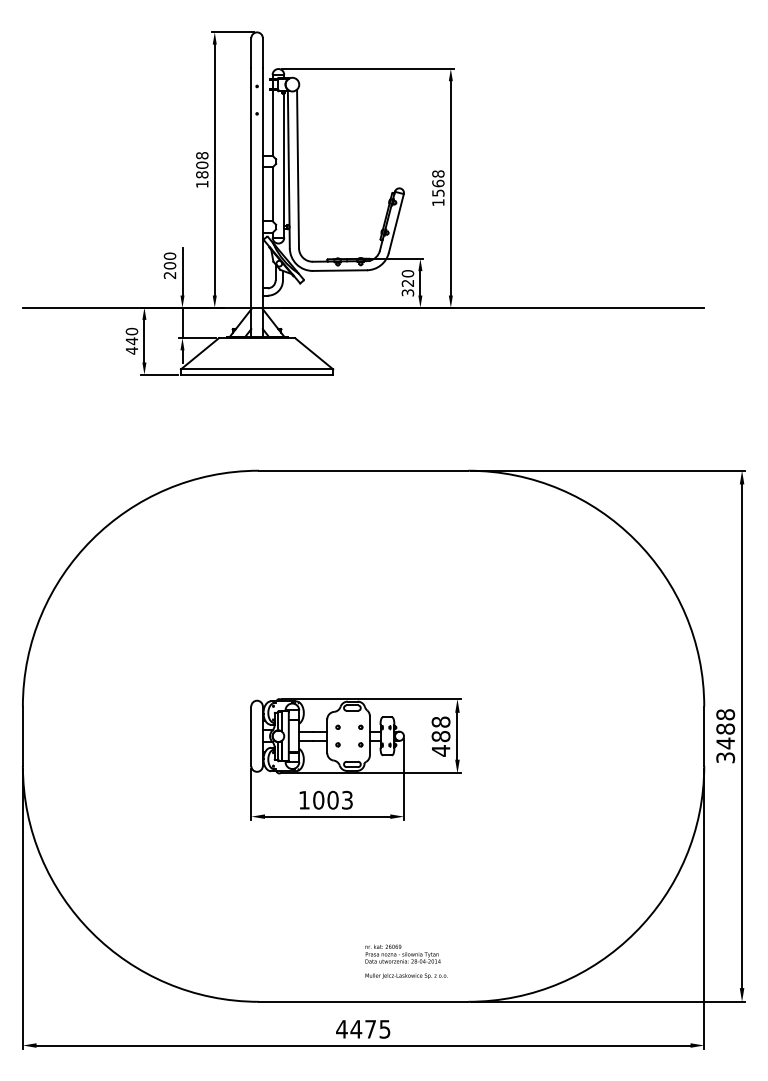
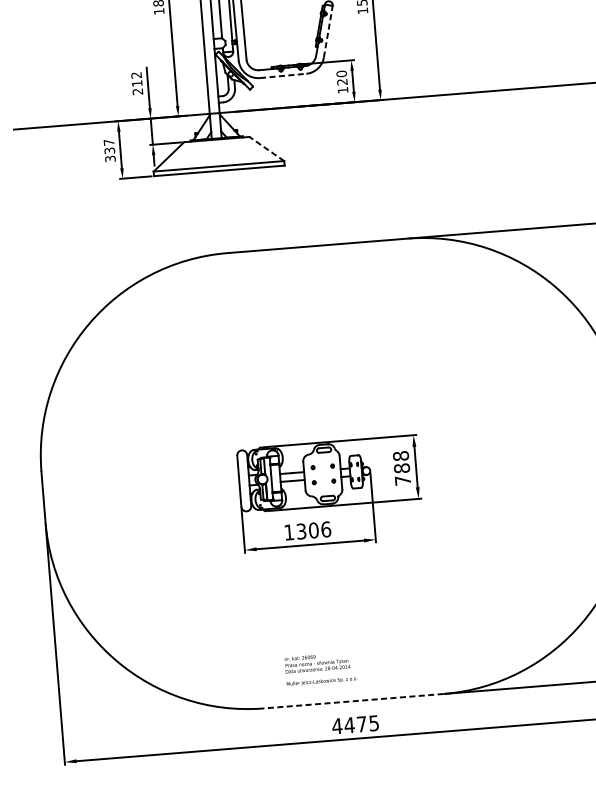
line: (396, 223) -> (328, 31), solid -> dashed
text: (169, 260) -> (136, 79), 200 -> 212
line: (340, 270) -> (283, 75), solid -> dashed
text: (407, 292) -> (342, 90), 320 -> 120
text: (131, 340) -> (109, 150), 440 -> 337
line: (314, 353) -> (267, 148), solid -> dashed
text: (441, 750) -> (403, 480), 488 -> 788
text: (333, 799) -> (314, 529), 1003 -> 1306
text: (406, 961) -> (321, 669), moved
line: (363, 1001) -> (353, 700), solid -> dashed

